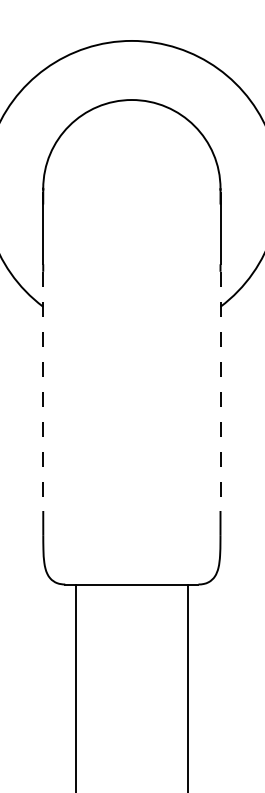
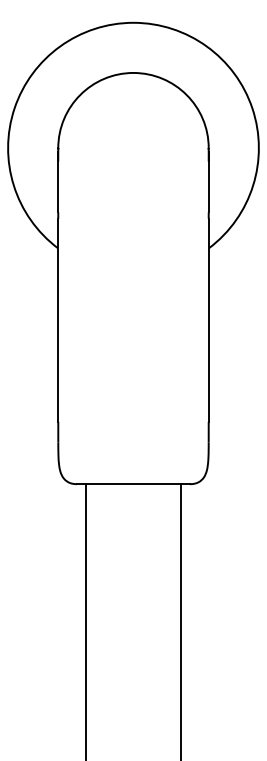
line: (43, 391) -> (58, 320), dashed -> solid
line: (220, 391) -> (208, 320), dashed -> solid

